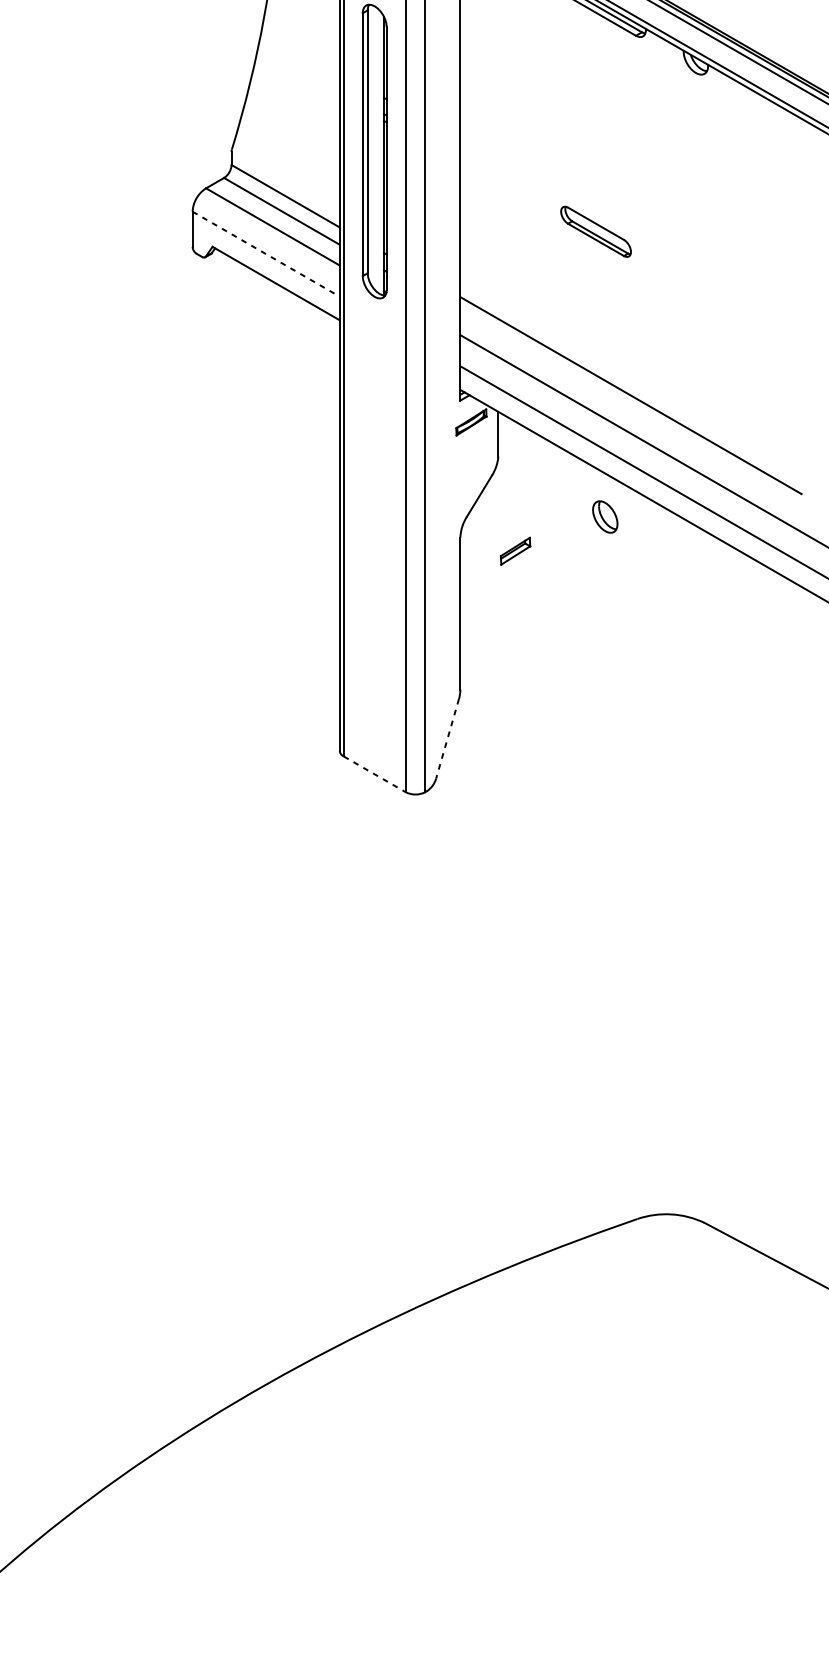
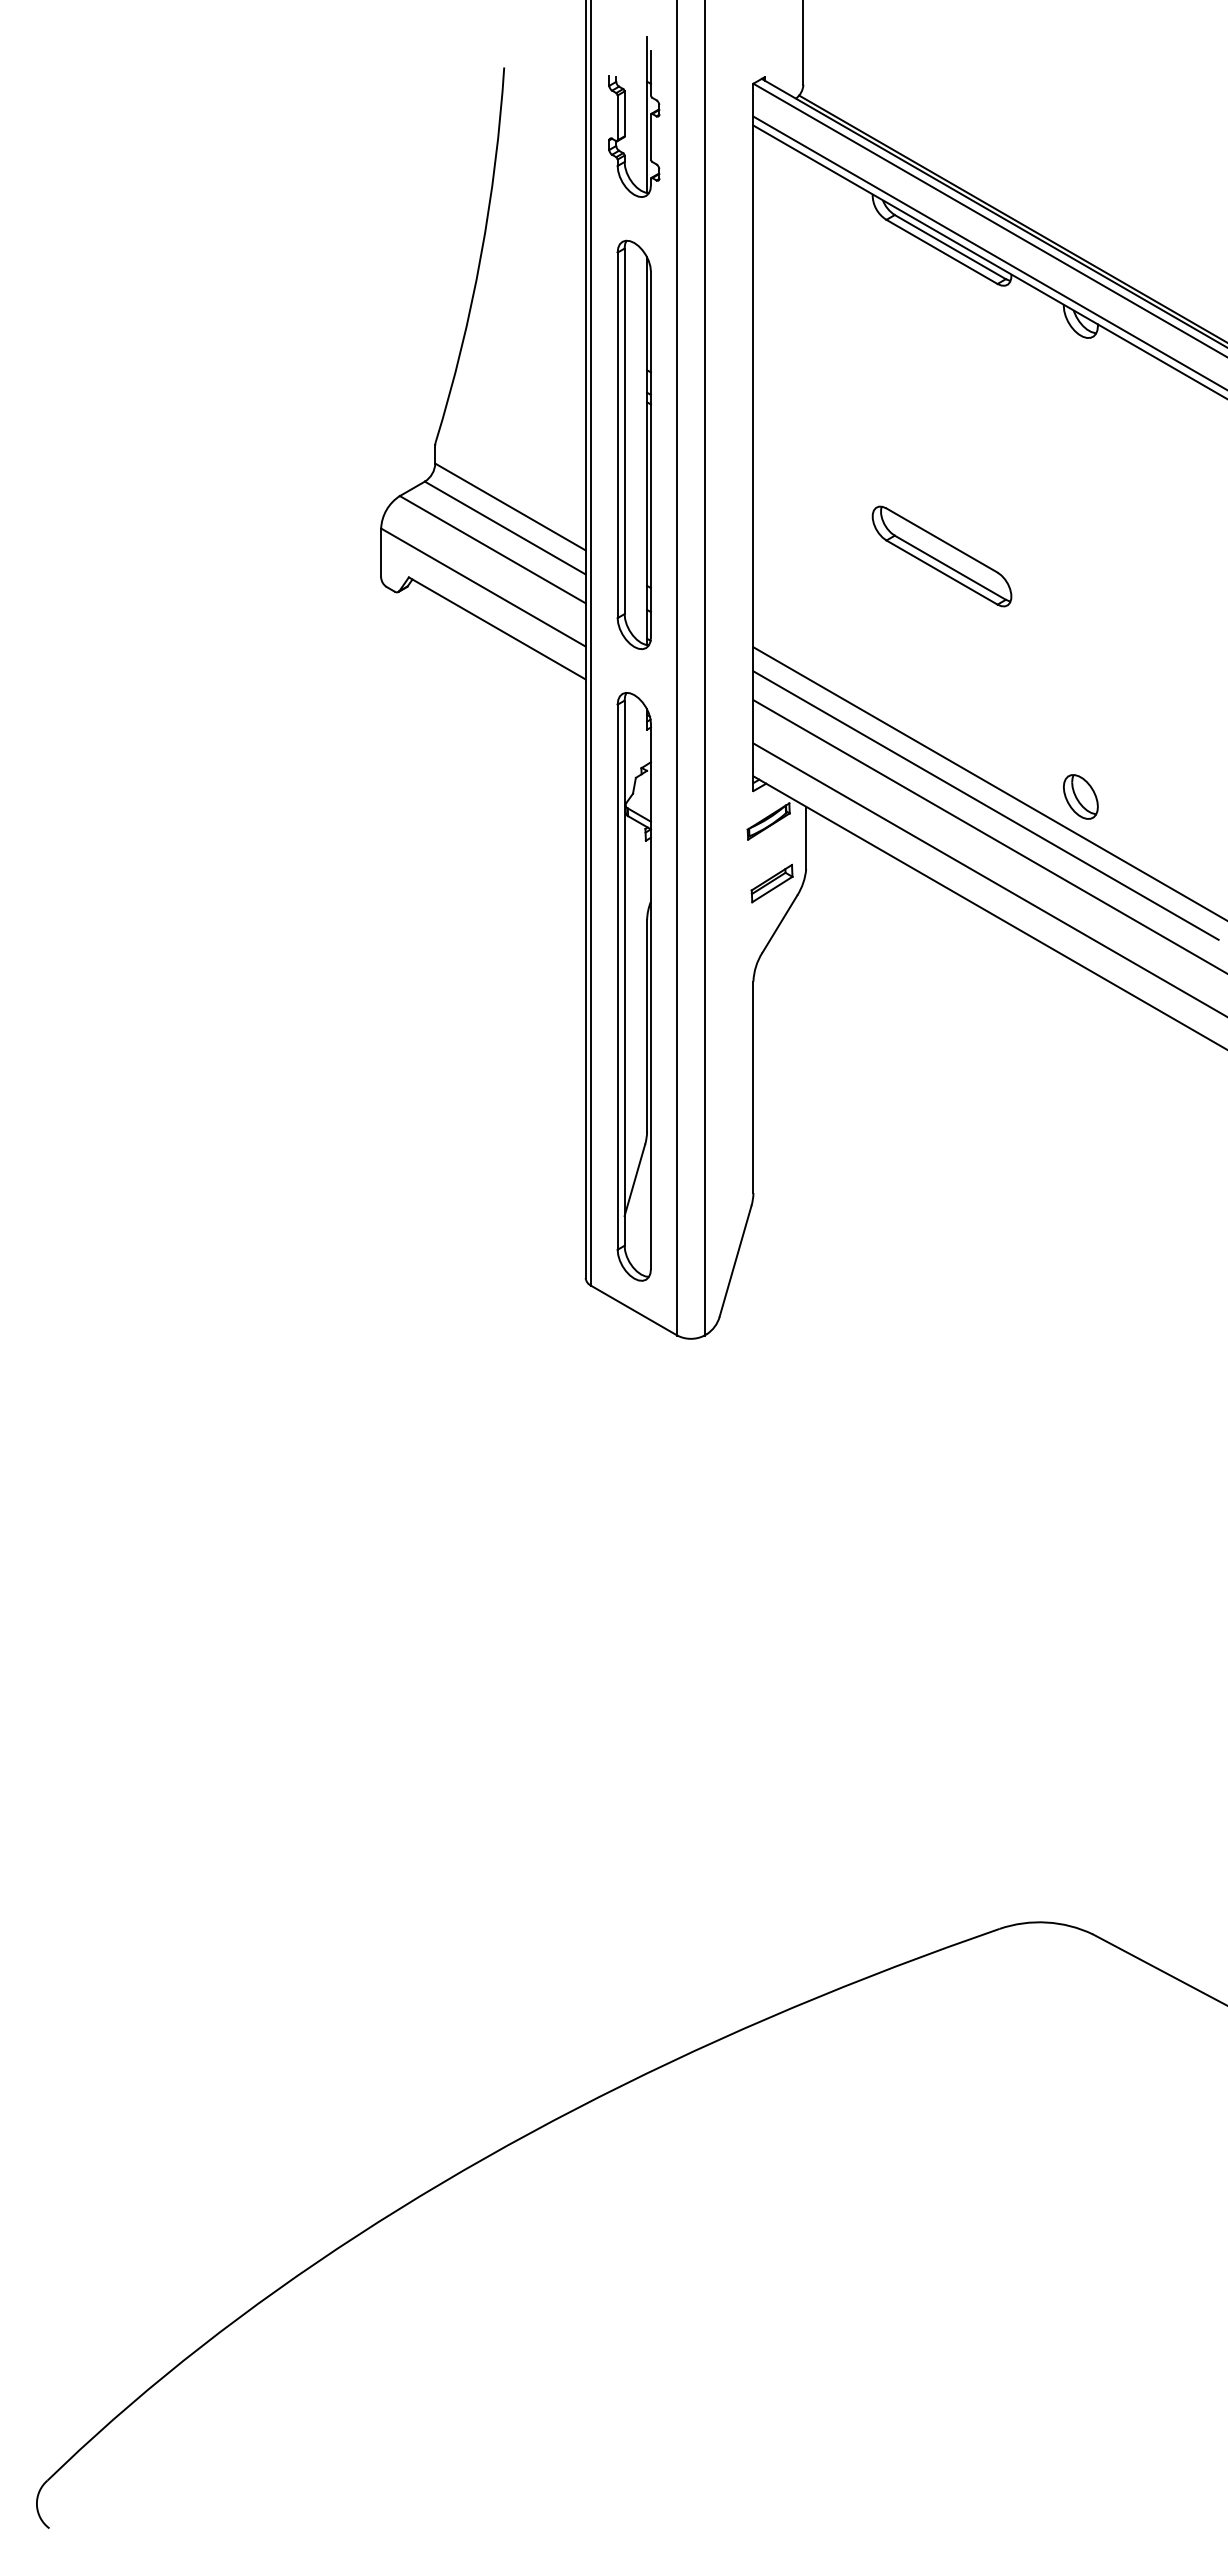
part: (595, 231) -> (941, 556), size x1.43
line: (266, 254) -> (483, 587), dashed -> solid
line: (627, 410) -> (985, 805), added
part: (605, 516) -> (1080, 796), moved
part: (374, 541) -> (634, 986), added
part: (515, 551) -> (771, 883), moved
line: (447, 738) -> (735, 1261), dashed -> solid
line: (374, 774) -> (634, 1310), dashed -> solid

